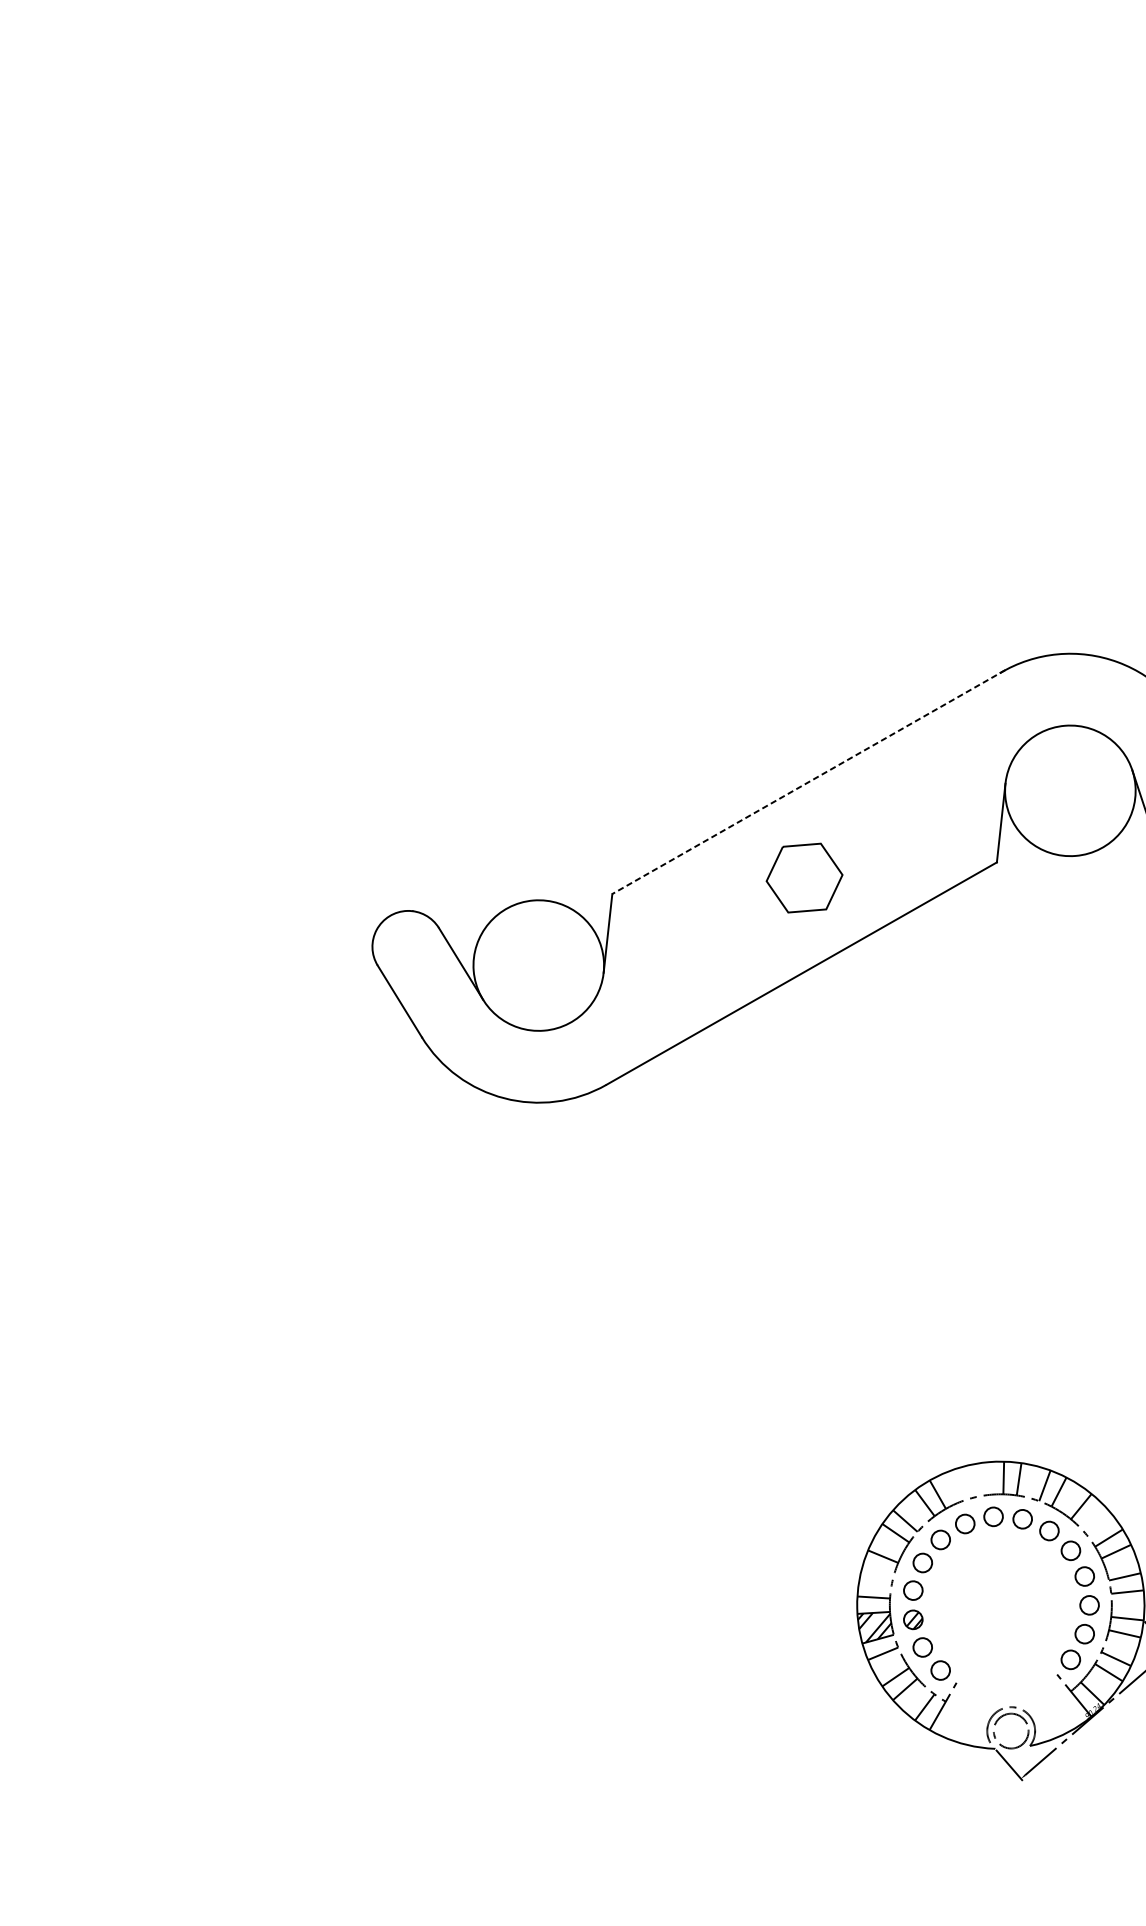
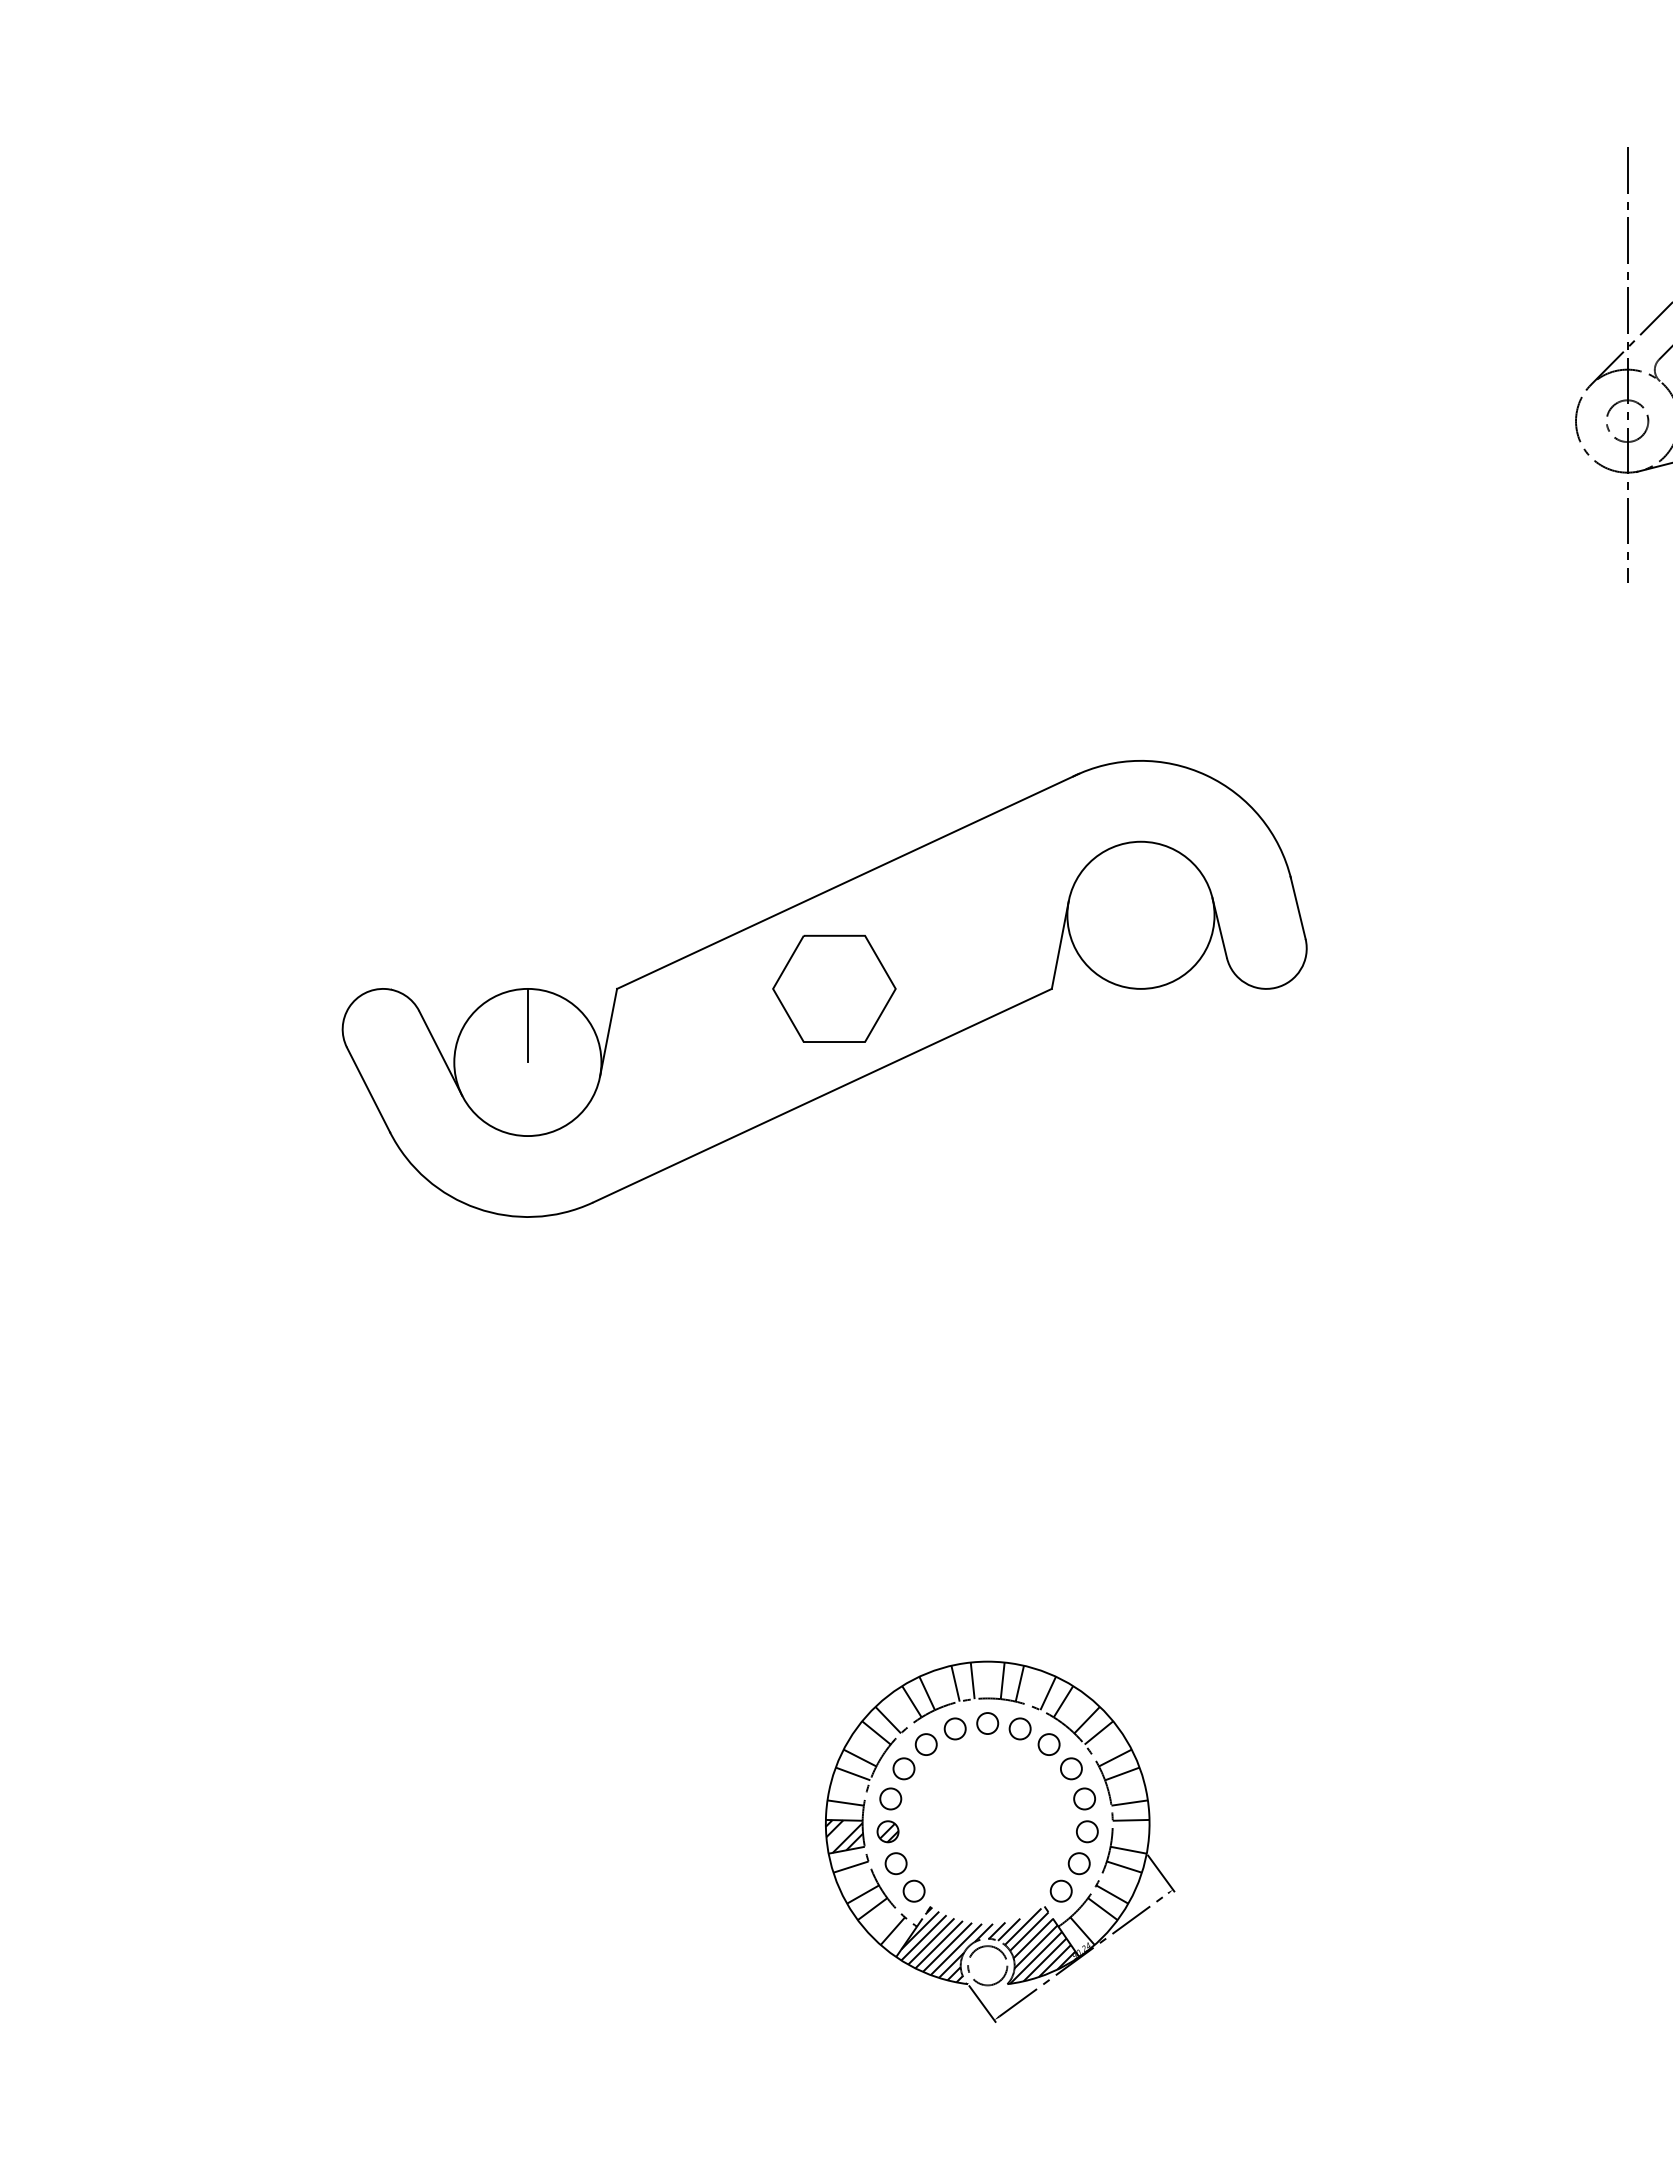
line: (809, 782) -> (848, 881), dashed -> solid
part: (804, 877) -> (834, 988), size x1.43
line: (535, 932) -> (527, 1025), added
line: (977, 1479) -> (972, 1680), added
line: (962, 1483) -> (955, 1683), added
line: (1092, 1516) -> (1098, 1732), added
line: (877, 1570) -> (852, 1773), added
hatch: (1010, 1713) -> (988, 1945), added

